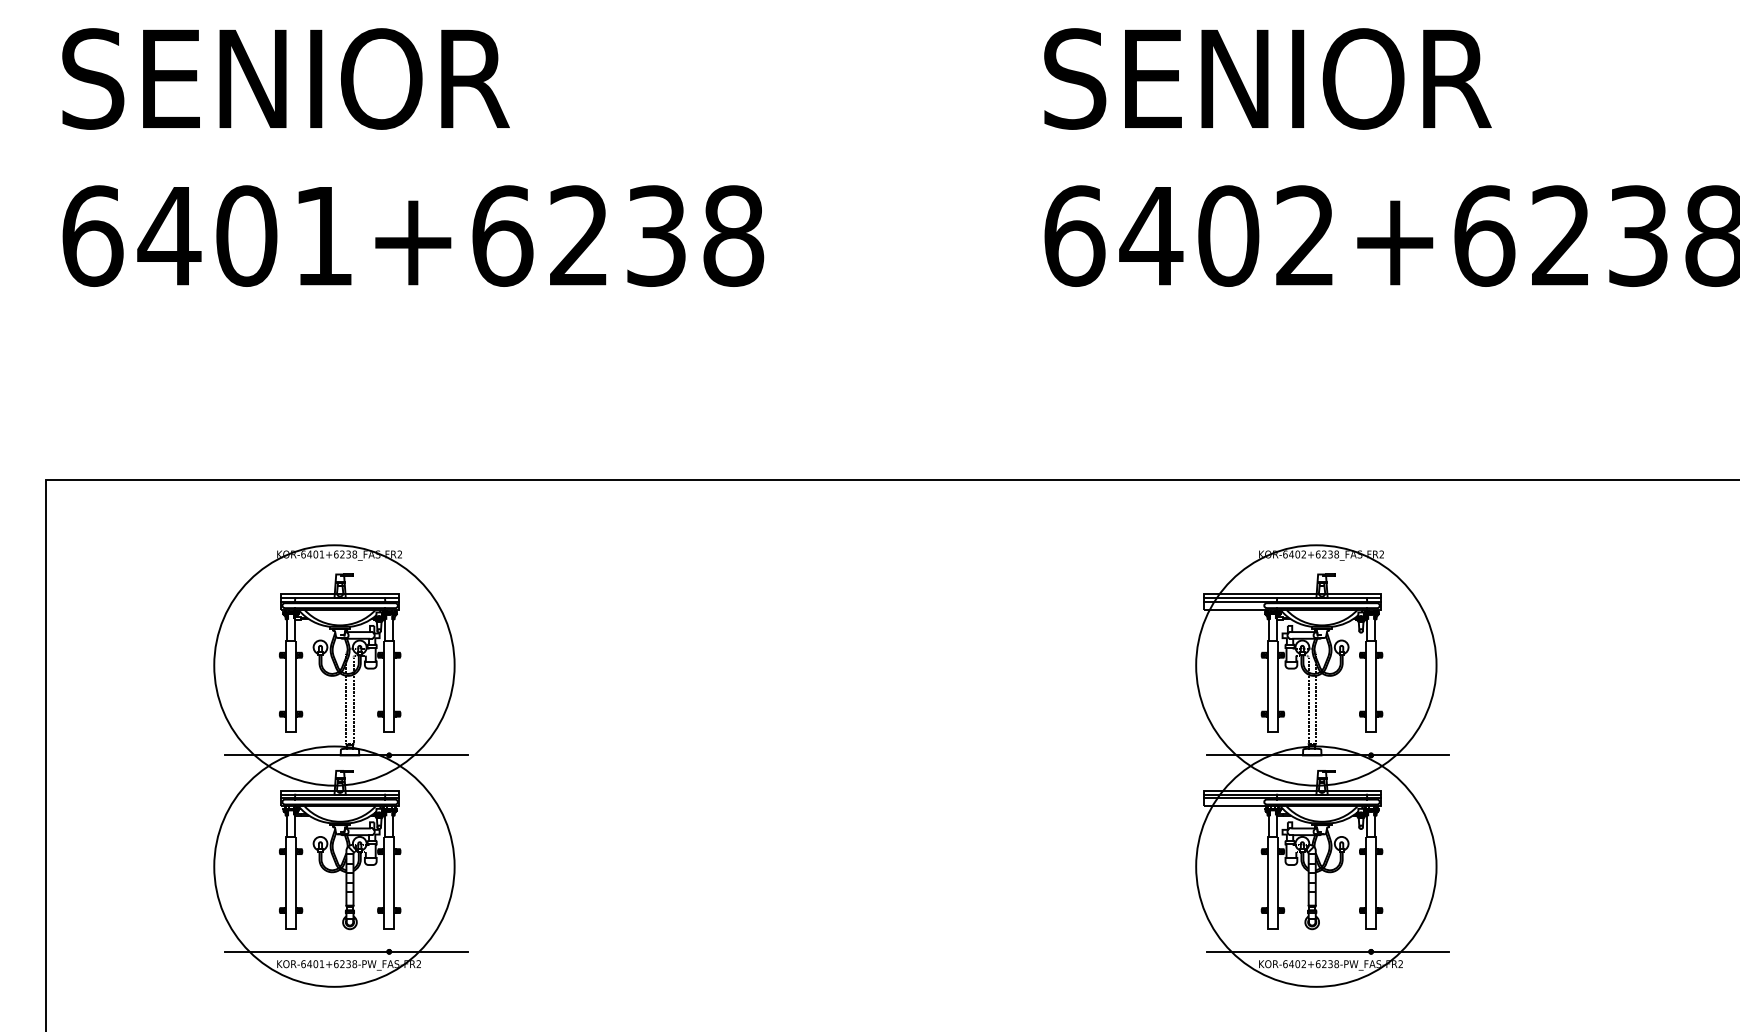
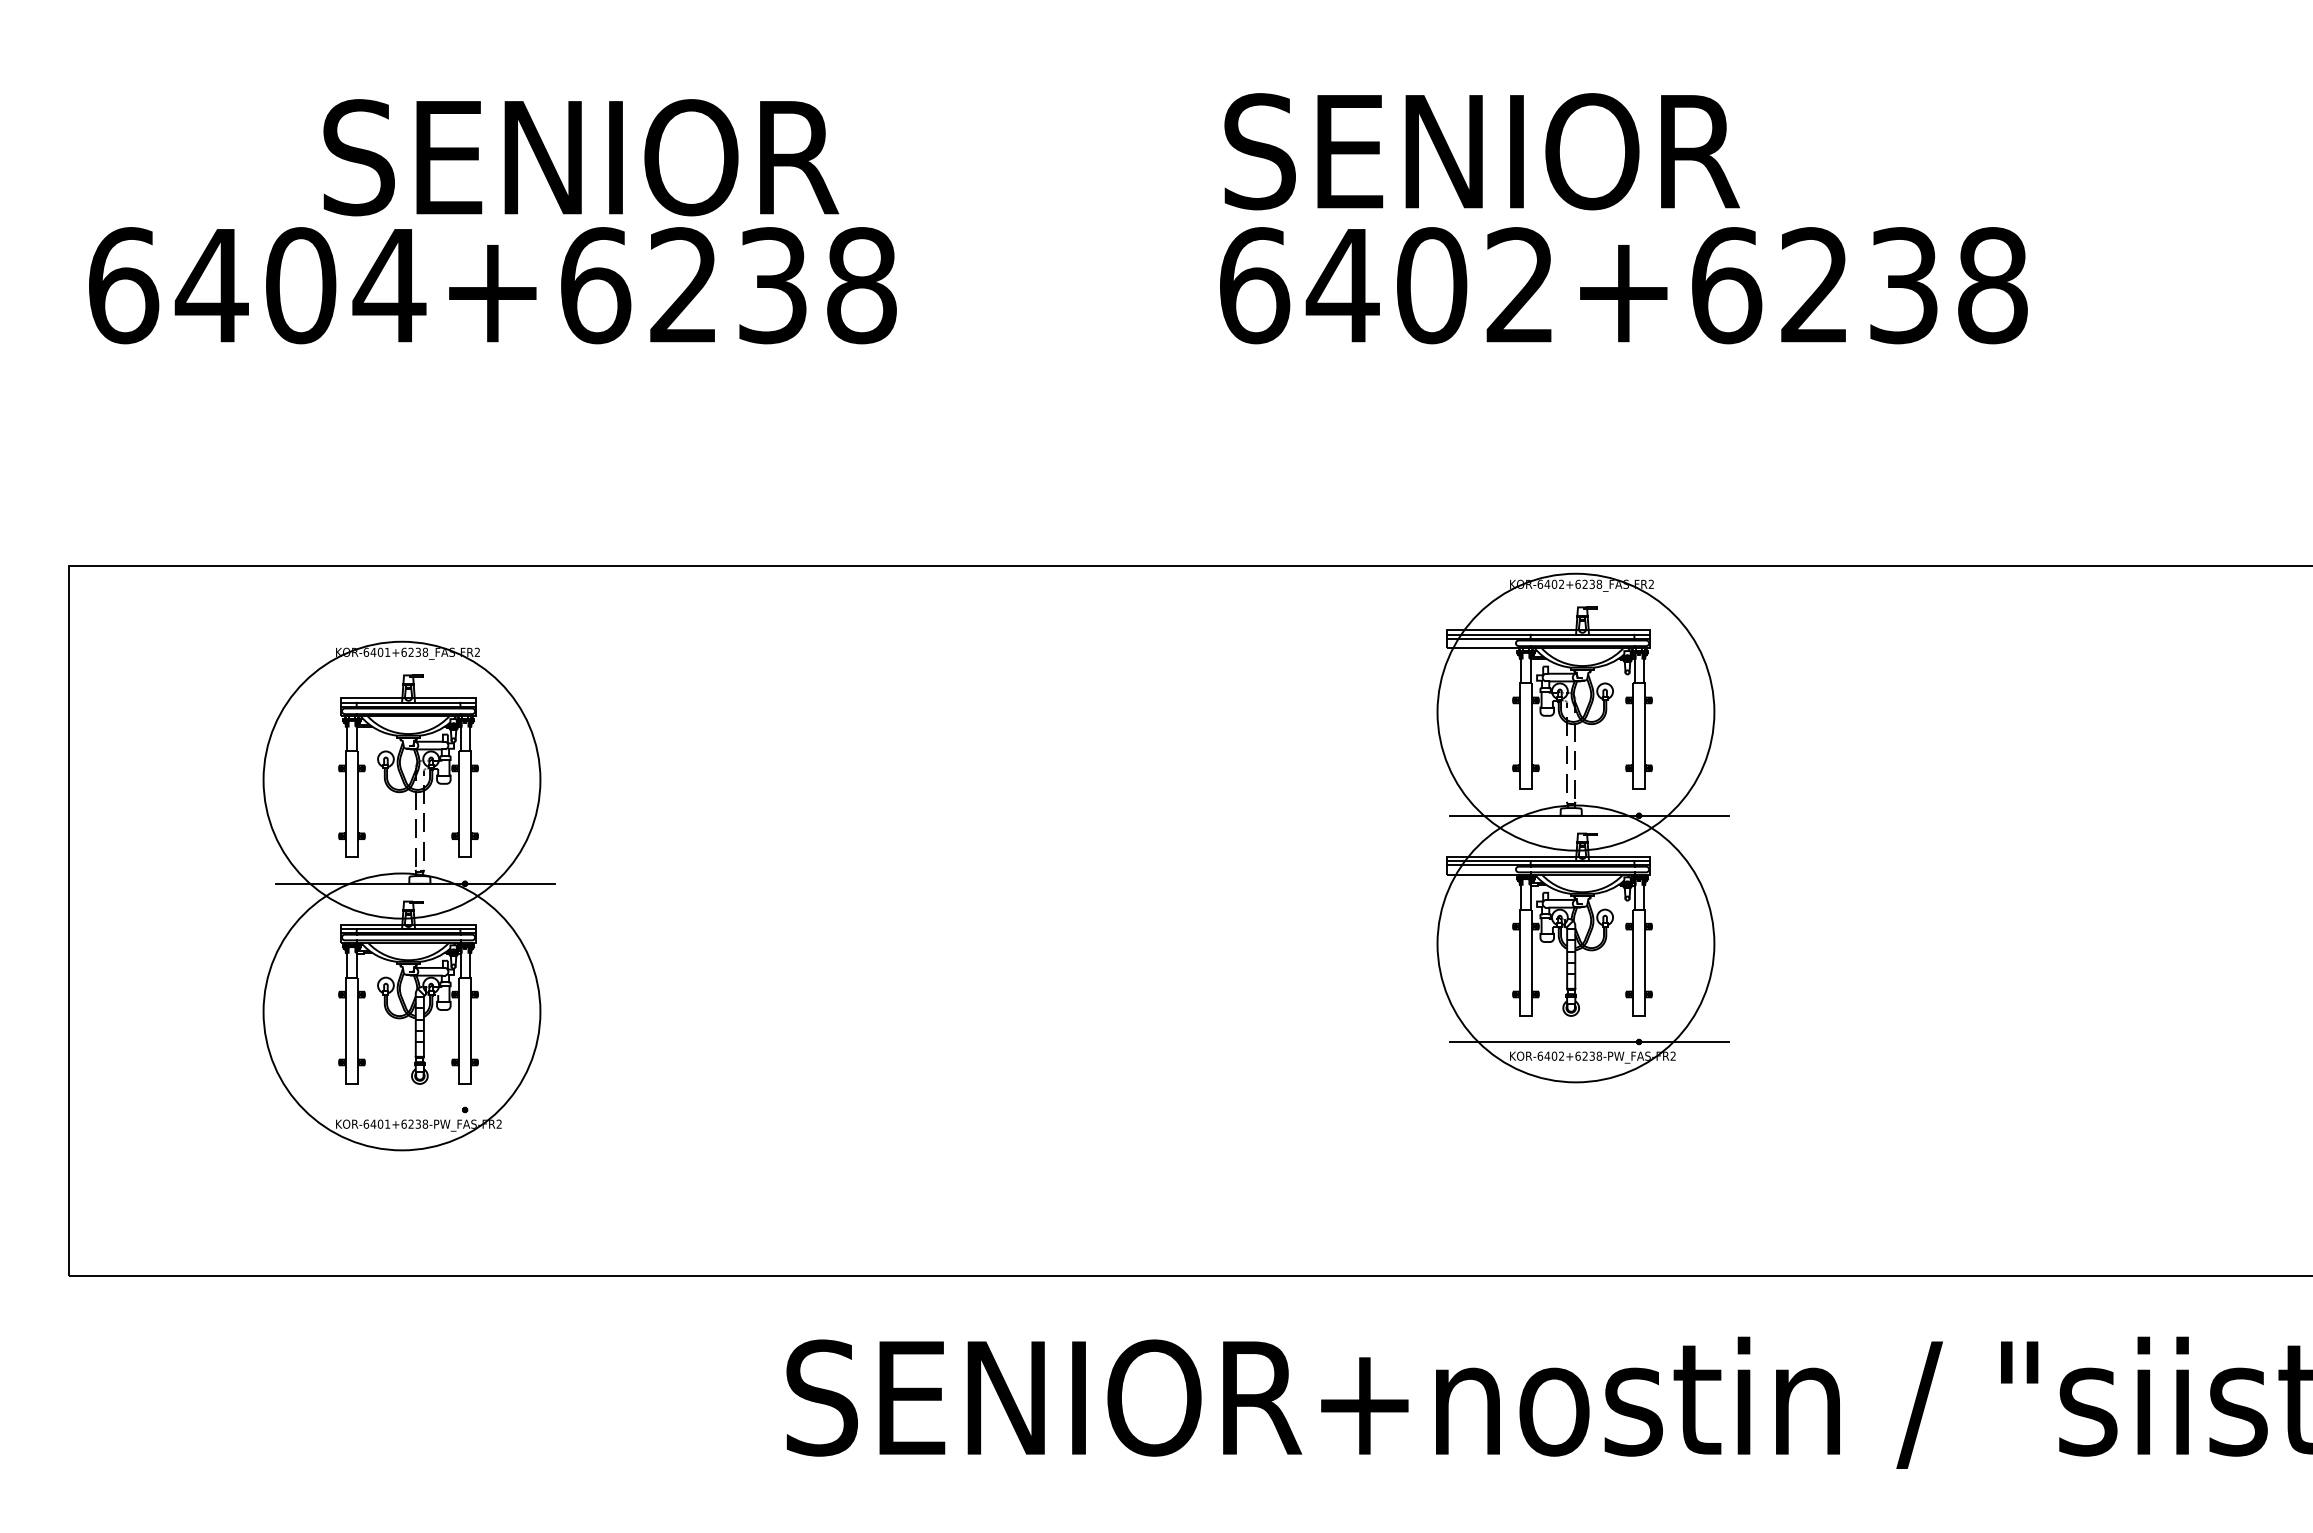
text: (285, 78) -> (580, 157), moved
text: (1267, 78) -> (1481, 151), moved
text: (323, 235) -> (389, 285), 6401+6238 -> 6404+6238
part: (1322, 765) -> (1582, 827), moved
line: (346, 951) -> (415, 1109), removed

